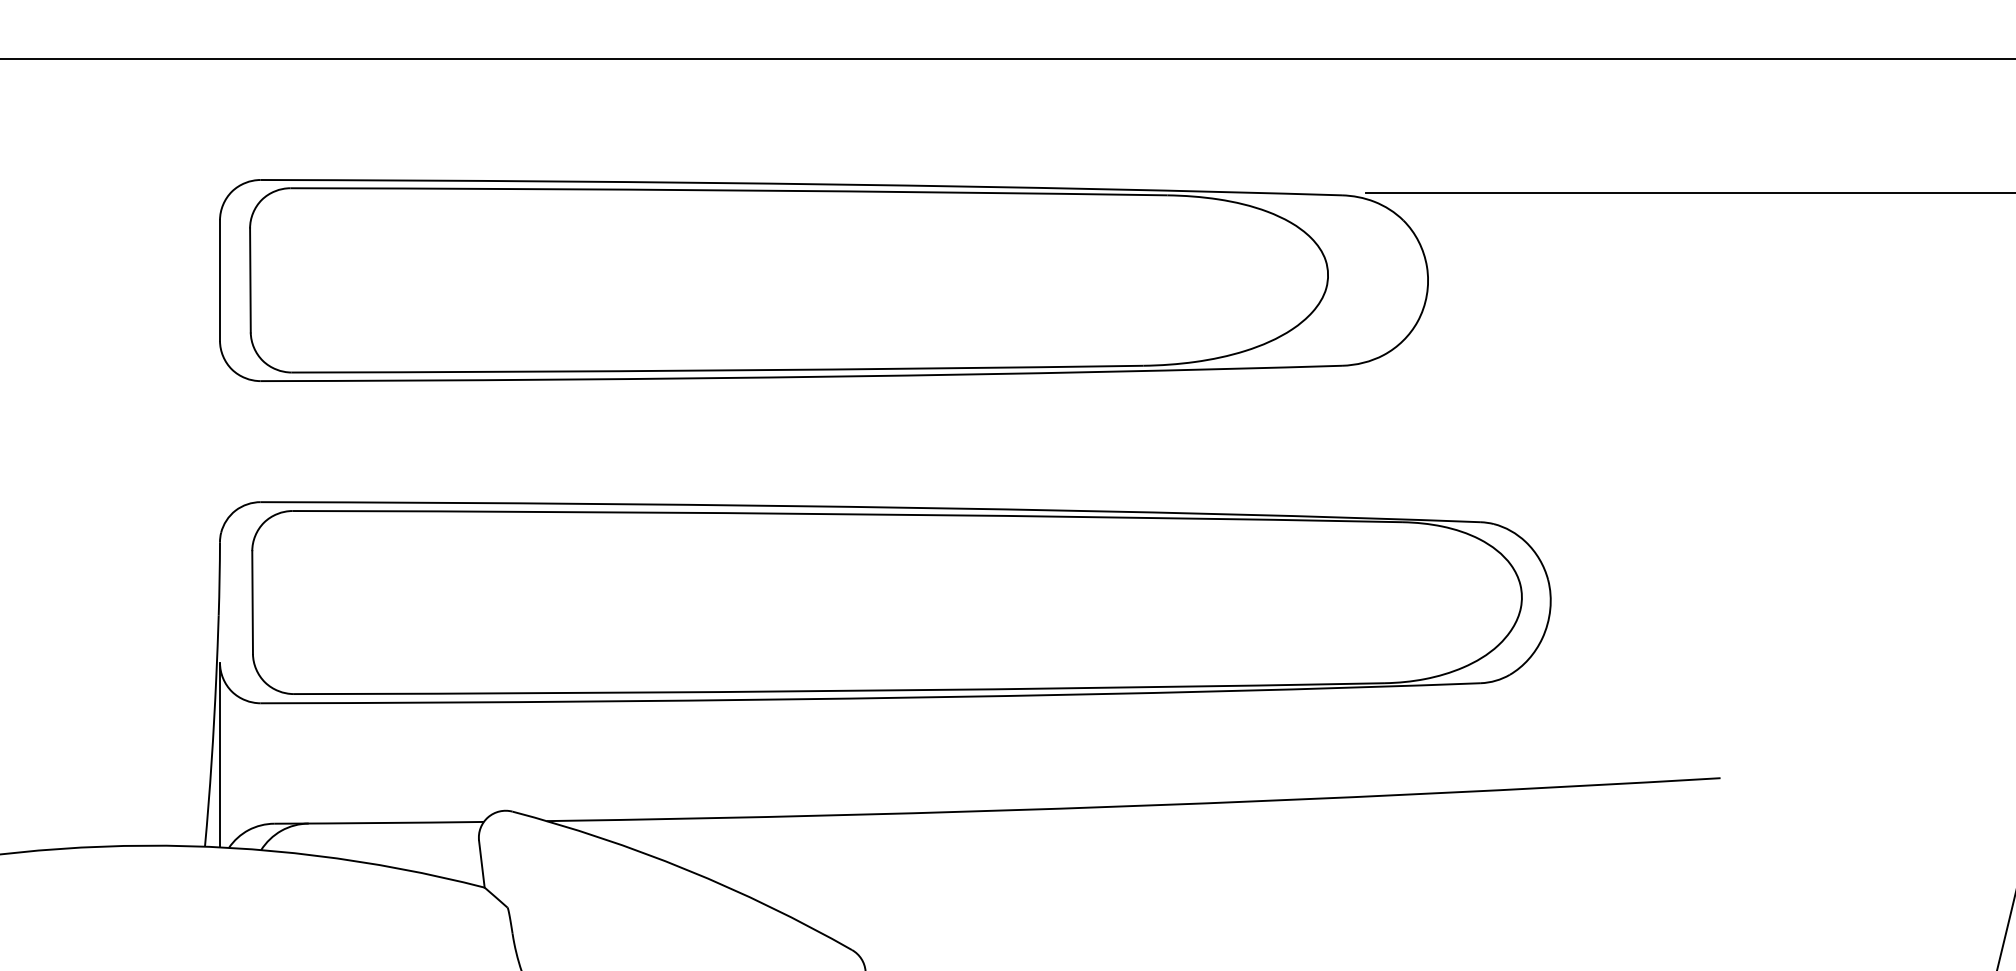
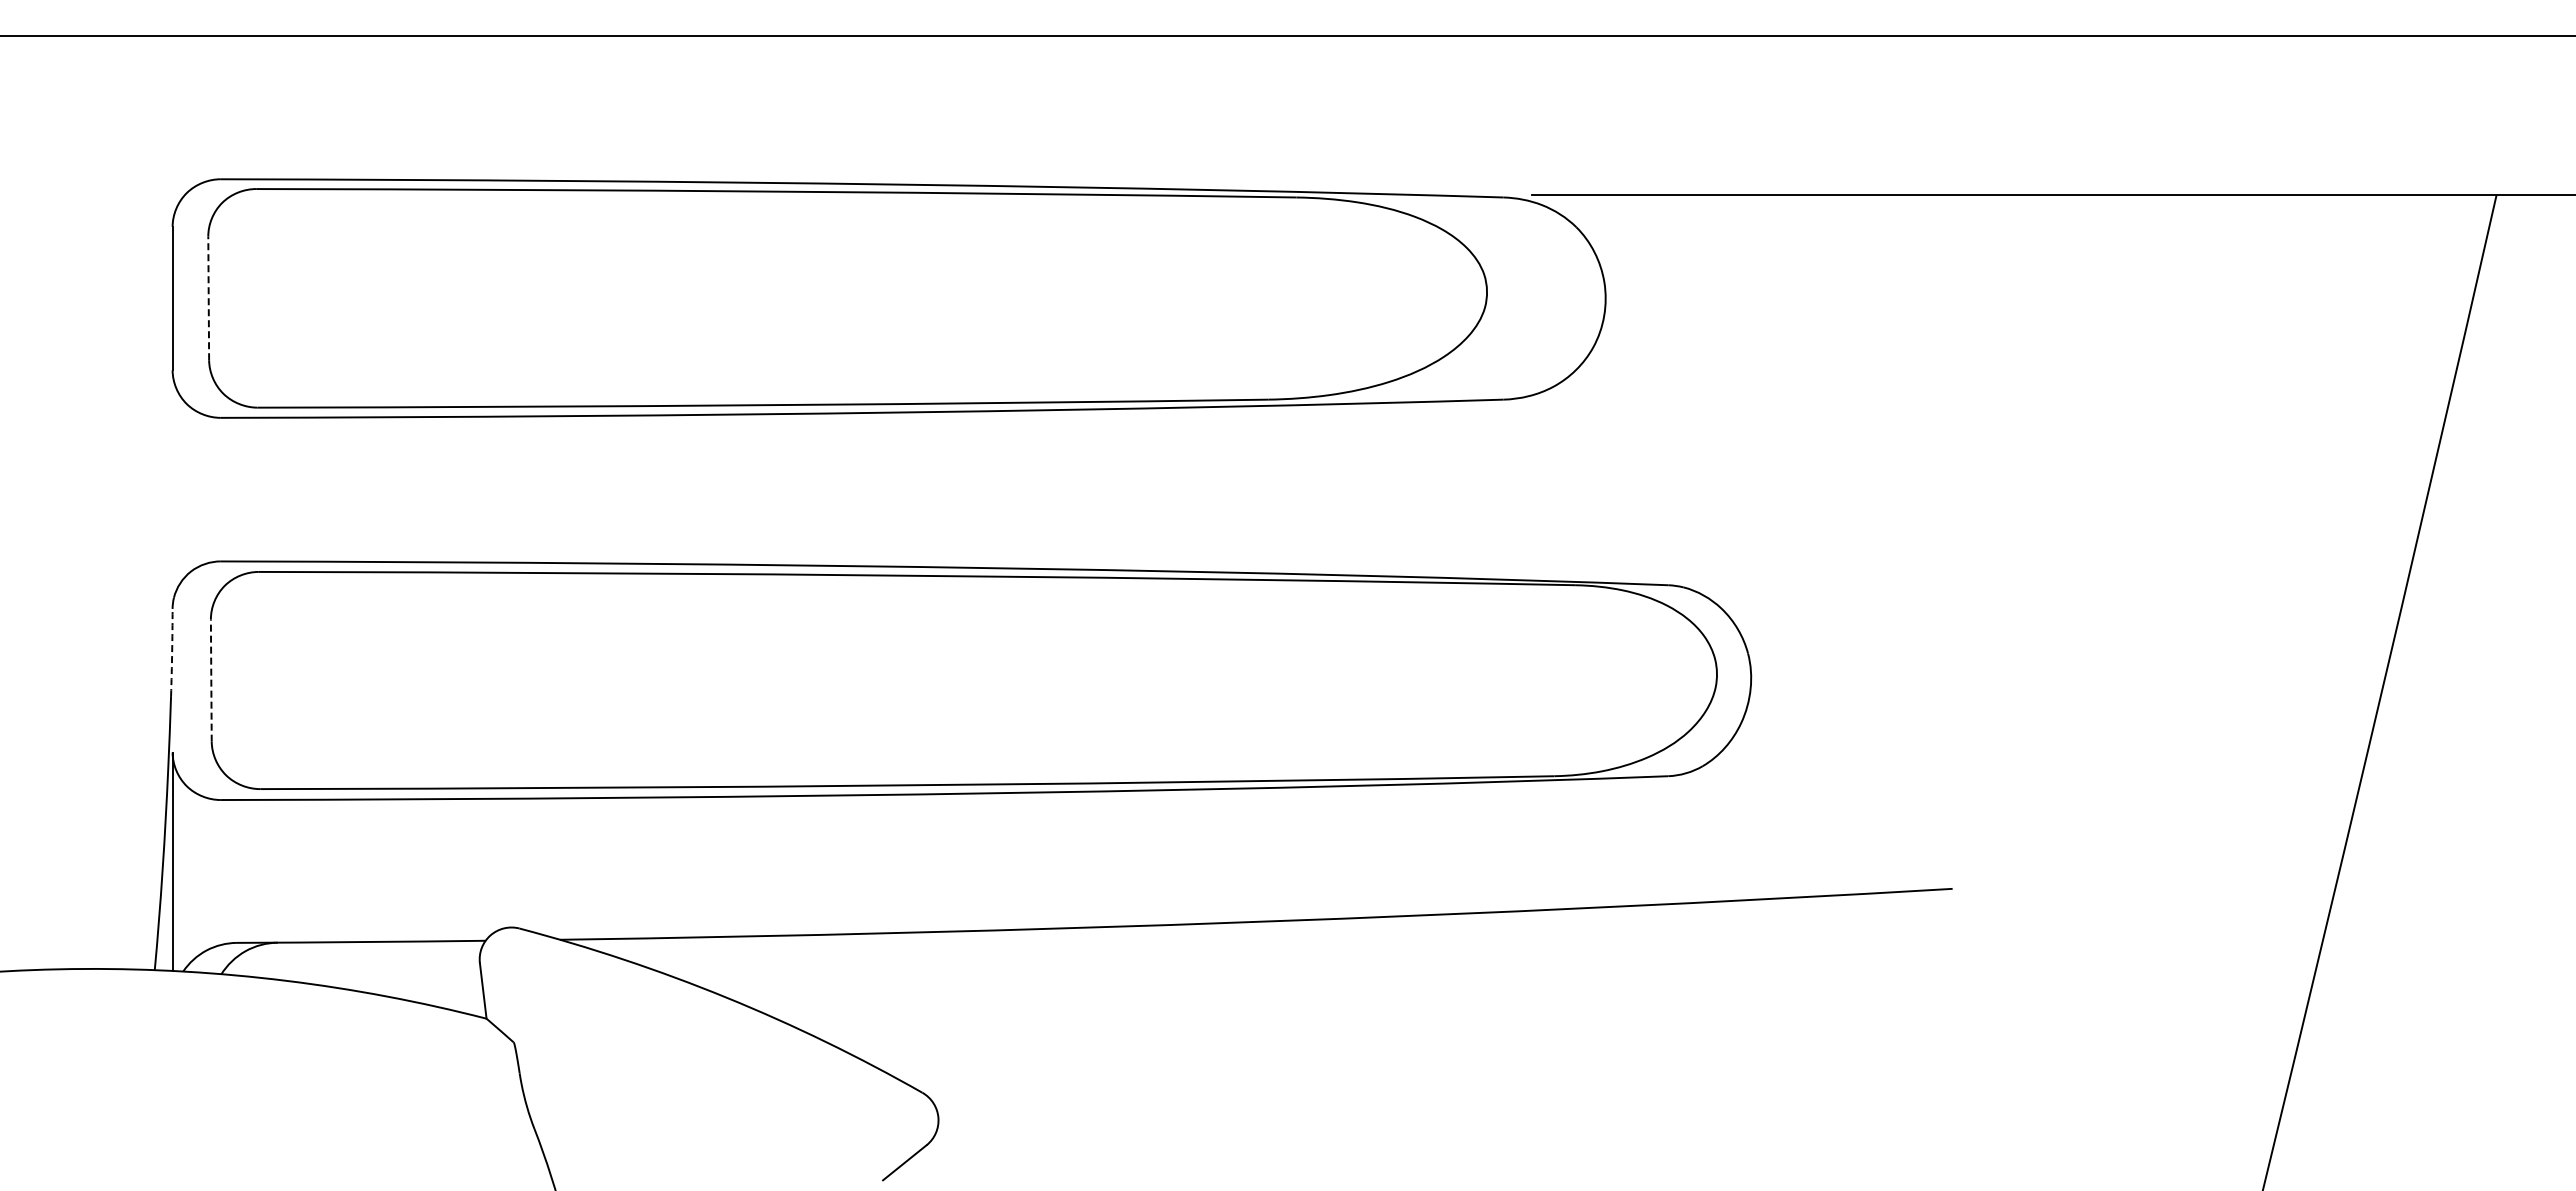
line: (250, 280) -> (208, 298), solid -> dashed
arc: (219, 578) -> (172, 652), solid -> dashed
line: (252, 602) -> (211, 680), solid -> dashed

